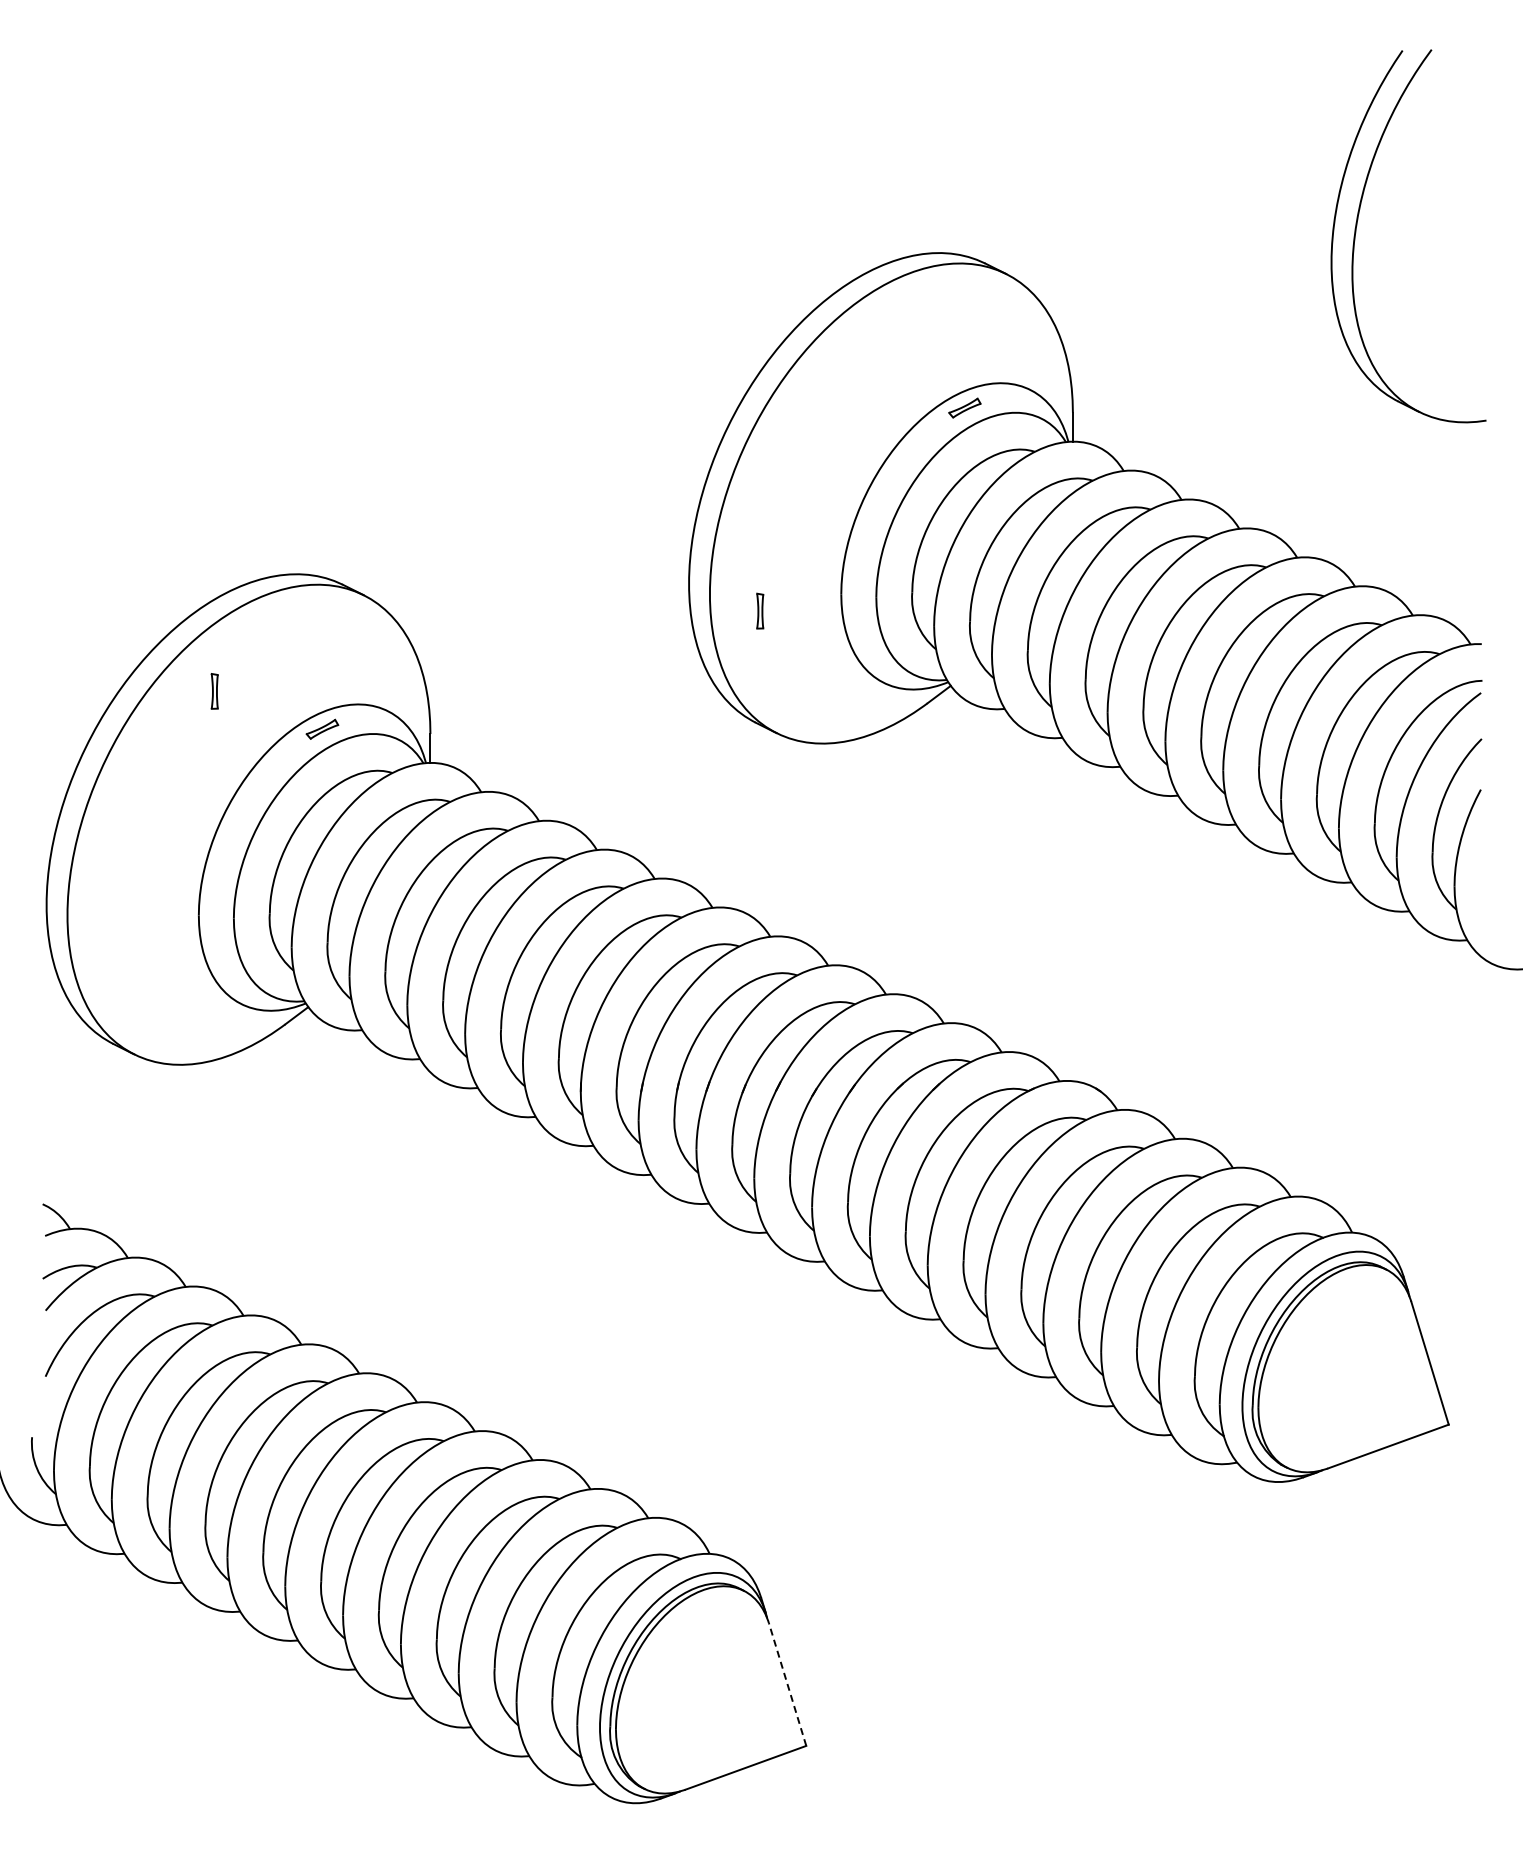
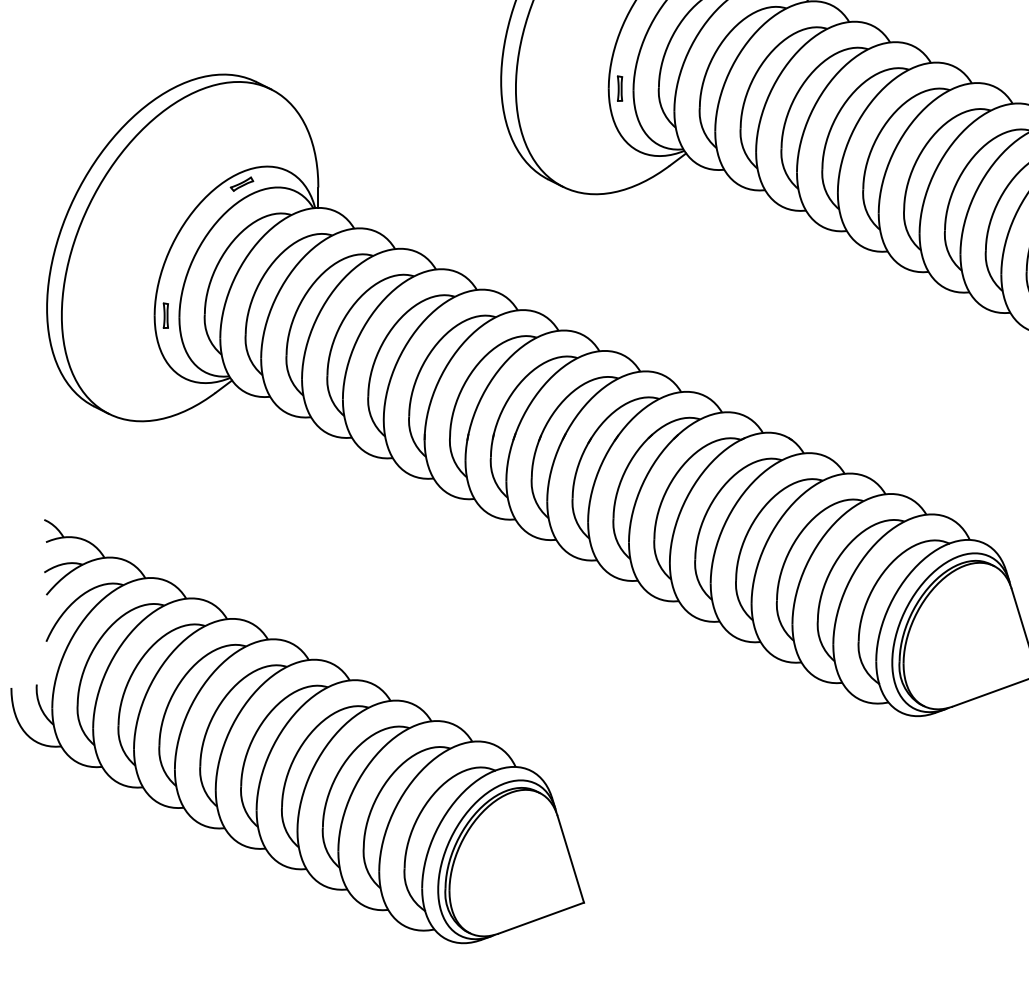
part: (760, 610) -> (620, 88), moved
part: (214, 691) -> (165, 315), moved
line: (787, 1684) -> (570, 859), dashed -> solid

